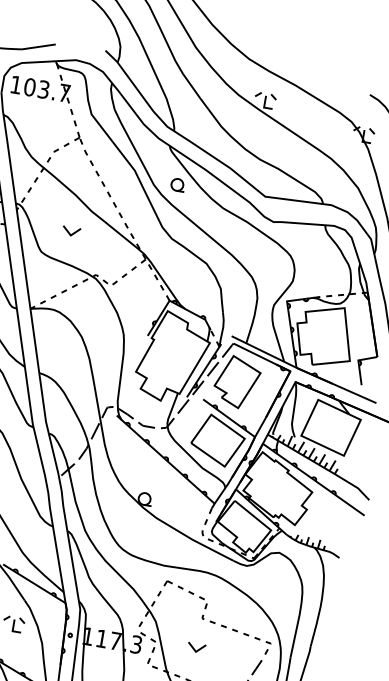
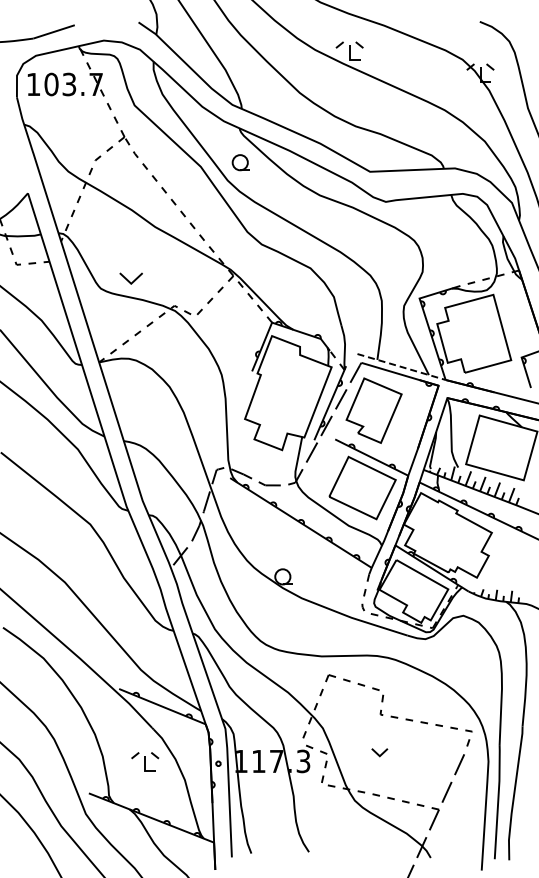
part: (177, 184) -> (240, 162), moved
part: (70, 231) -> (130, 278), moved
line: (264, 352) -> (402, 367), solid -> dashed
part: (196, 647) -> (379, 752), size x0.7

